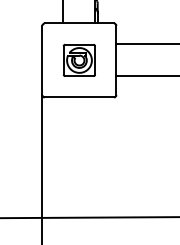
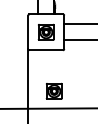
part: (94, 180) -> (53, 90), added

